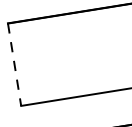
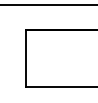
line: (15, 64) -> (26, 58), dashed -> solid

